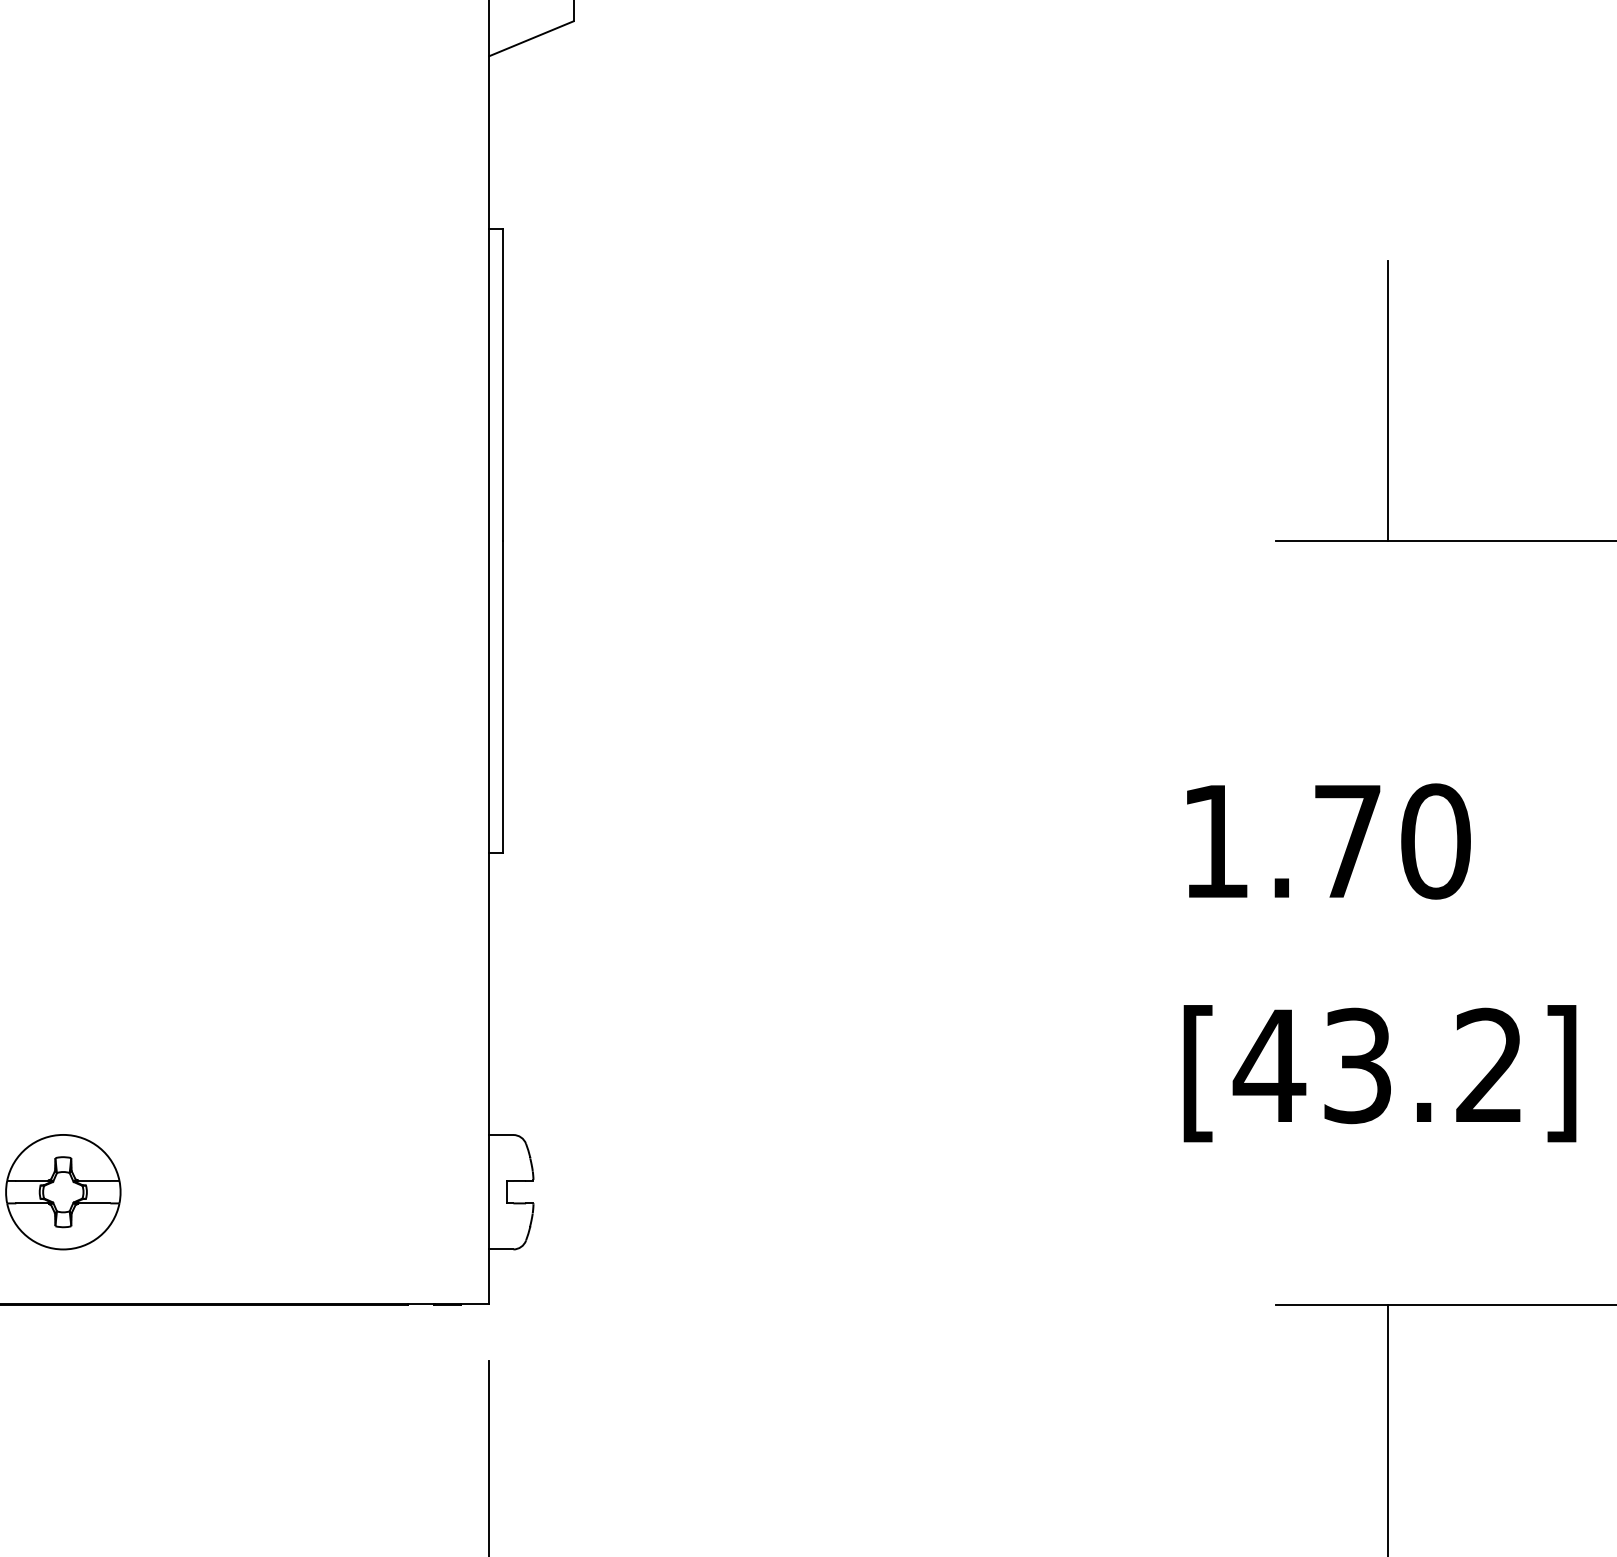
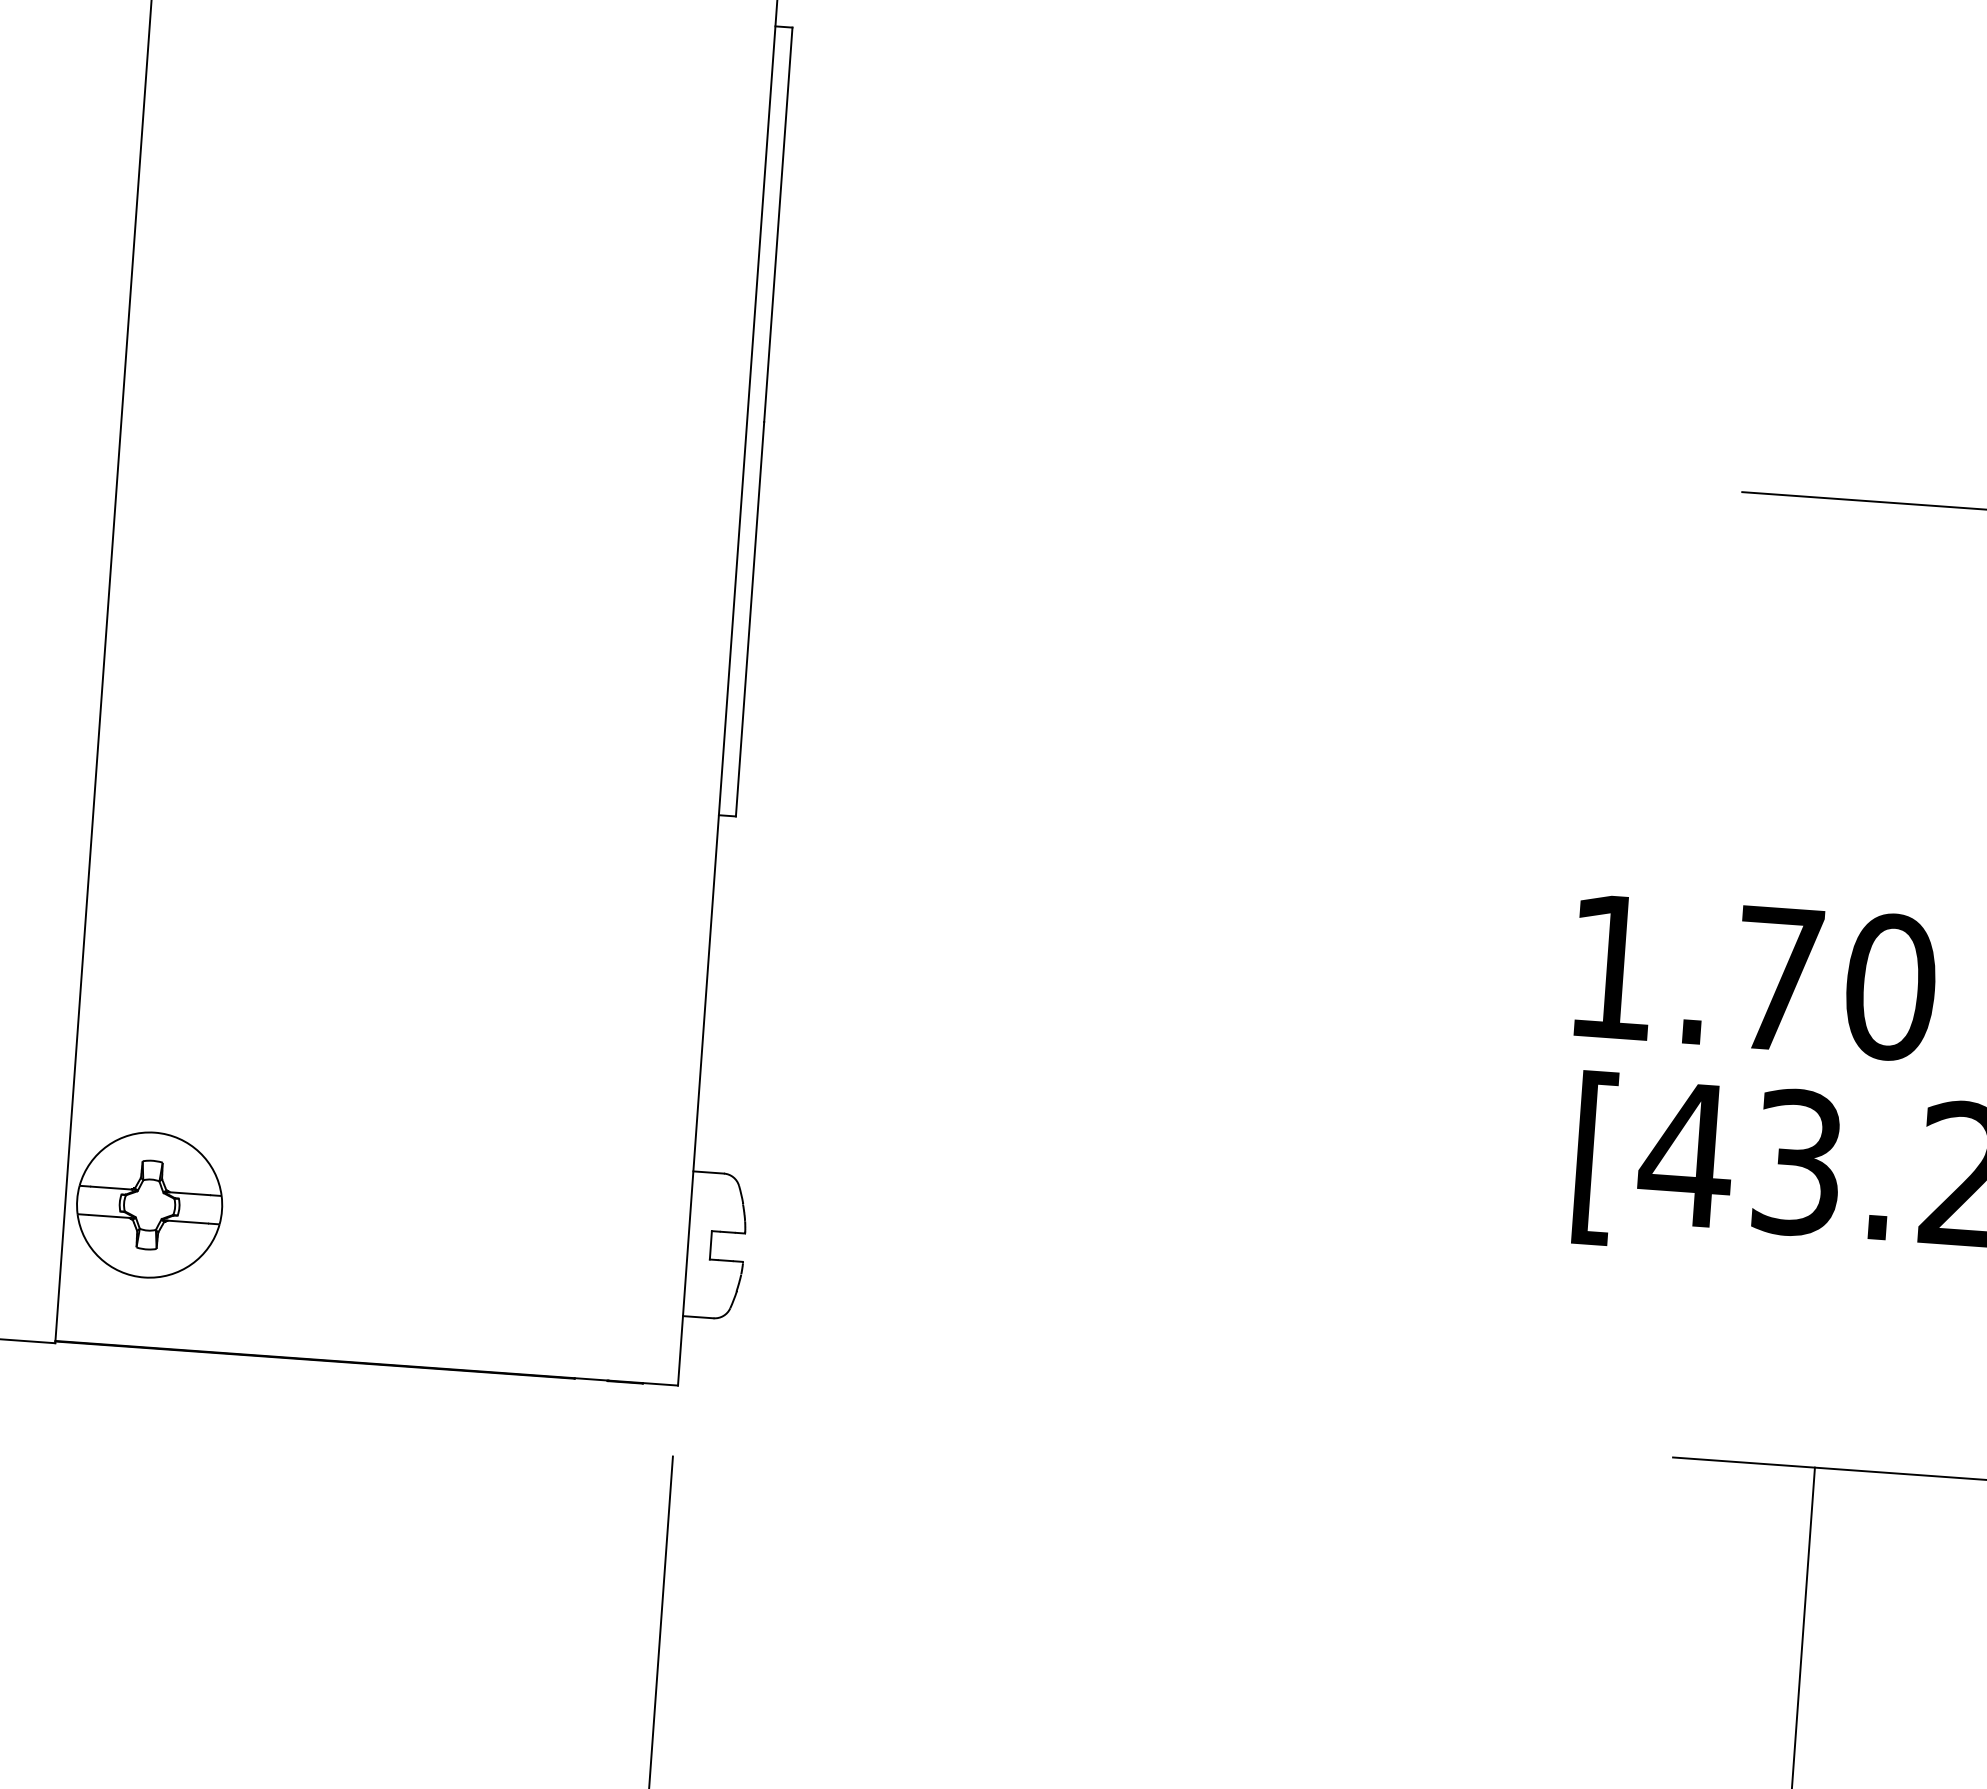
line: (1388, 400) -> (1896, 324), removed
text: (1328, 841) -> (1754, 977), moved

